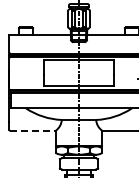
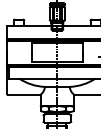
line: (33, 130) -> (24, 94), dashed -> solid

